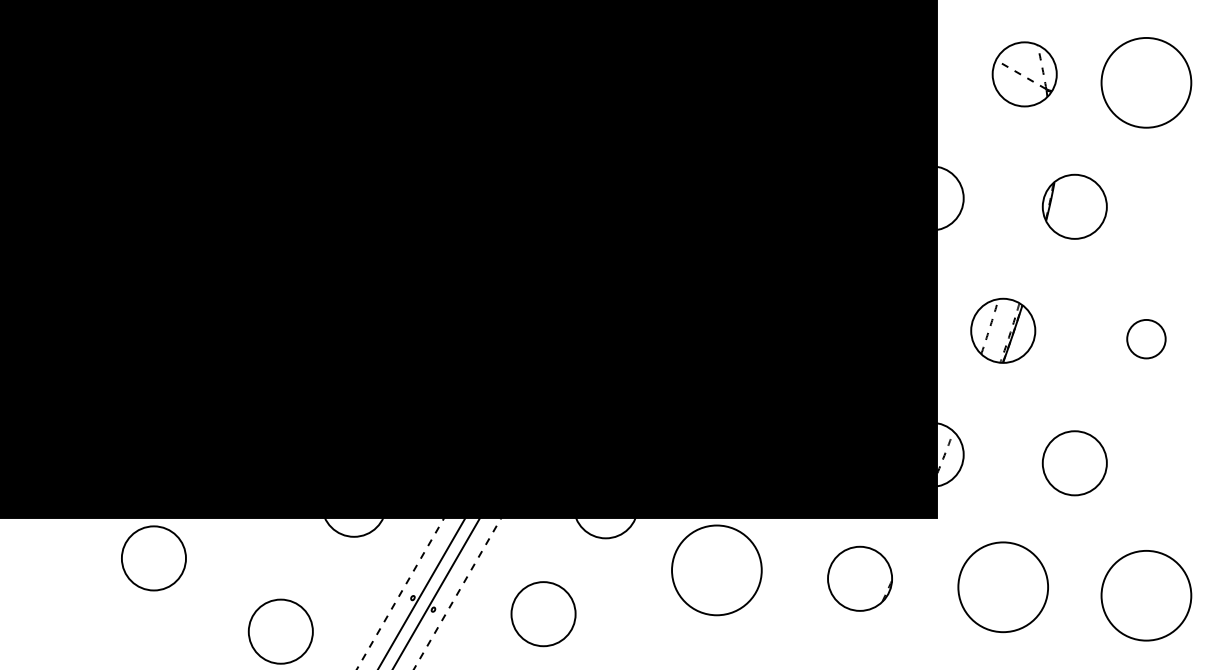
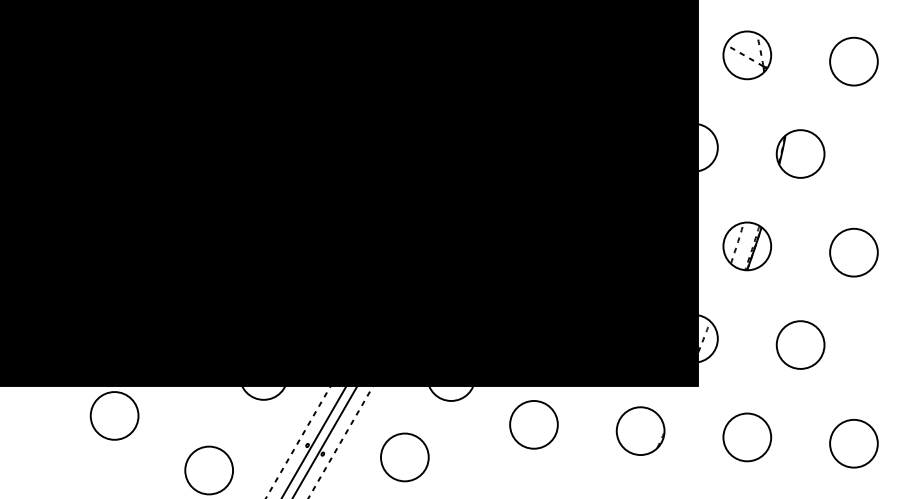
part: (1024, 74) -> (747, 55), moved
circle: (1145, 82) -> (853, 61), size x0.71
circle: (1145, 339) -> (853, 252), size x1.67
circle: (716, 569) -> (533, 424), size x0.71
circle: (1003, 587) -> (747, 437), size x0.71
circle: (1145, 595) -> (853, 443), size x0.71

